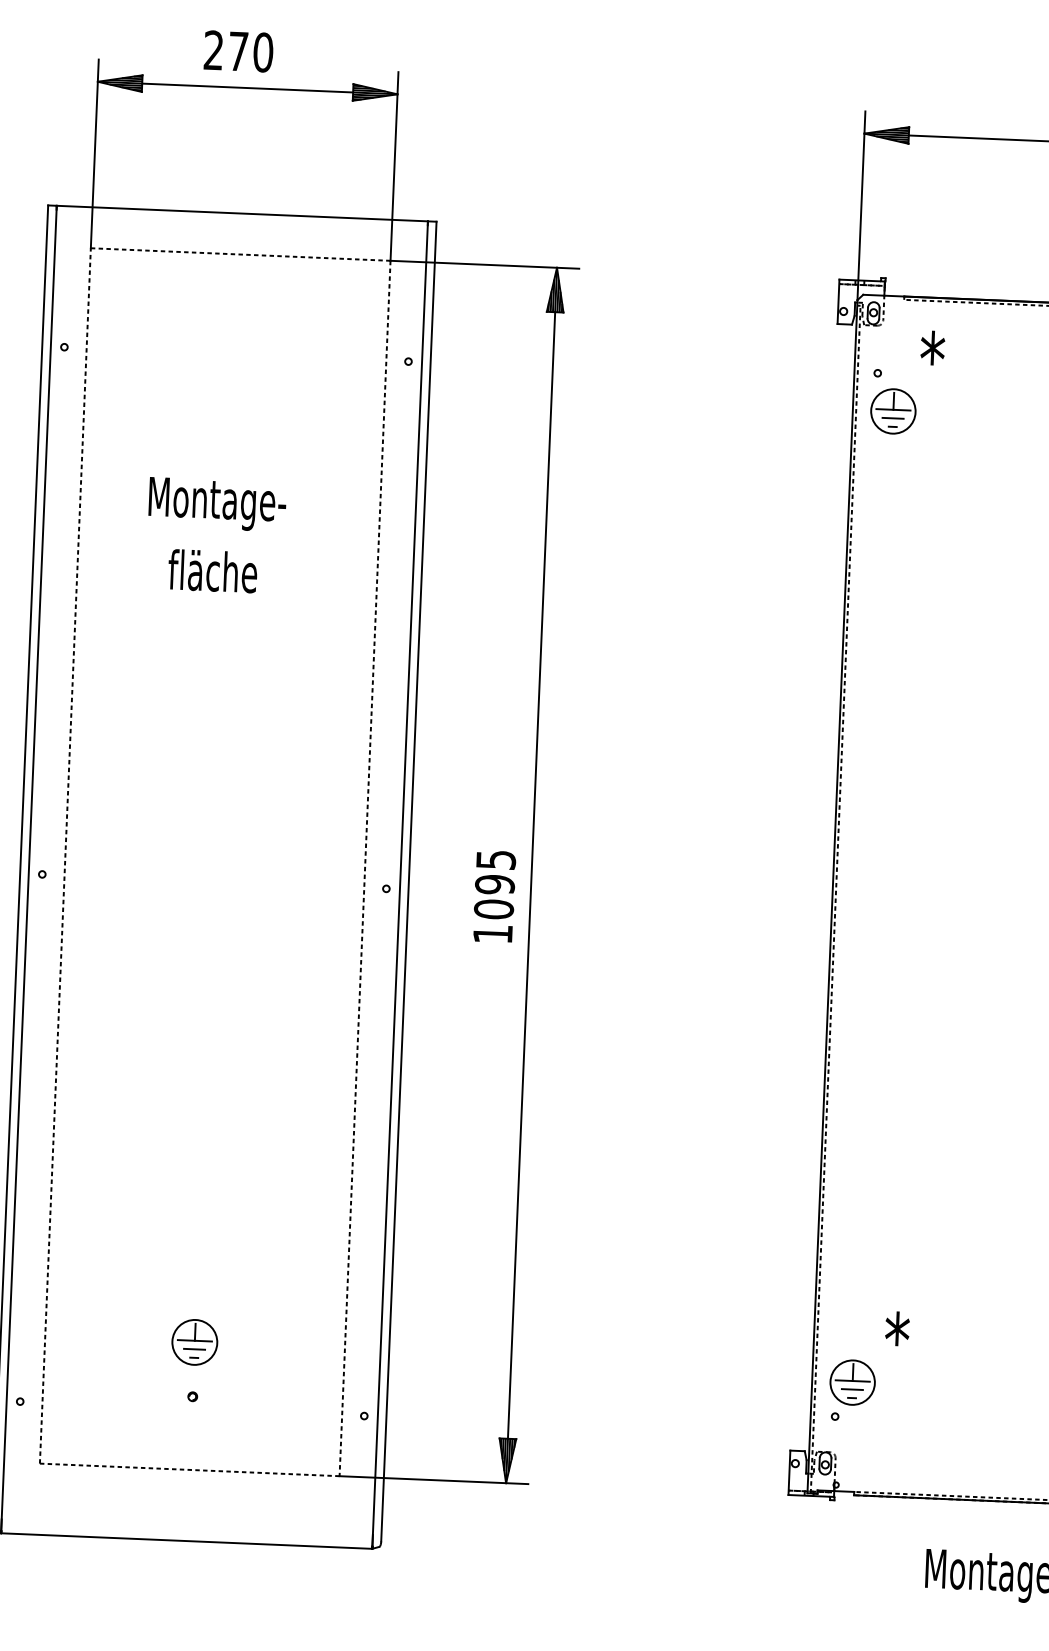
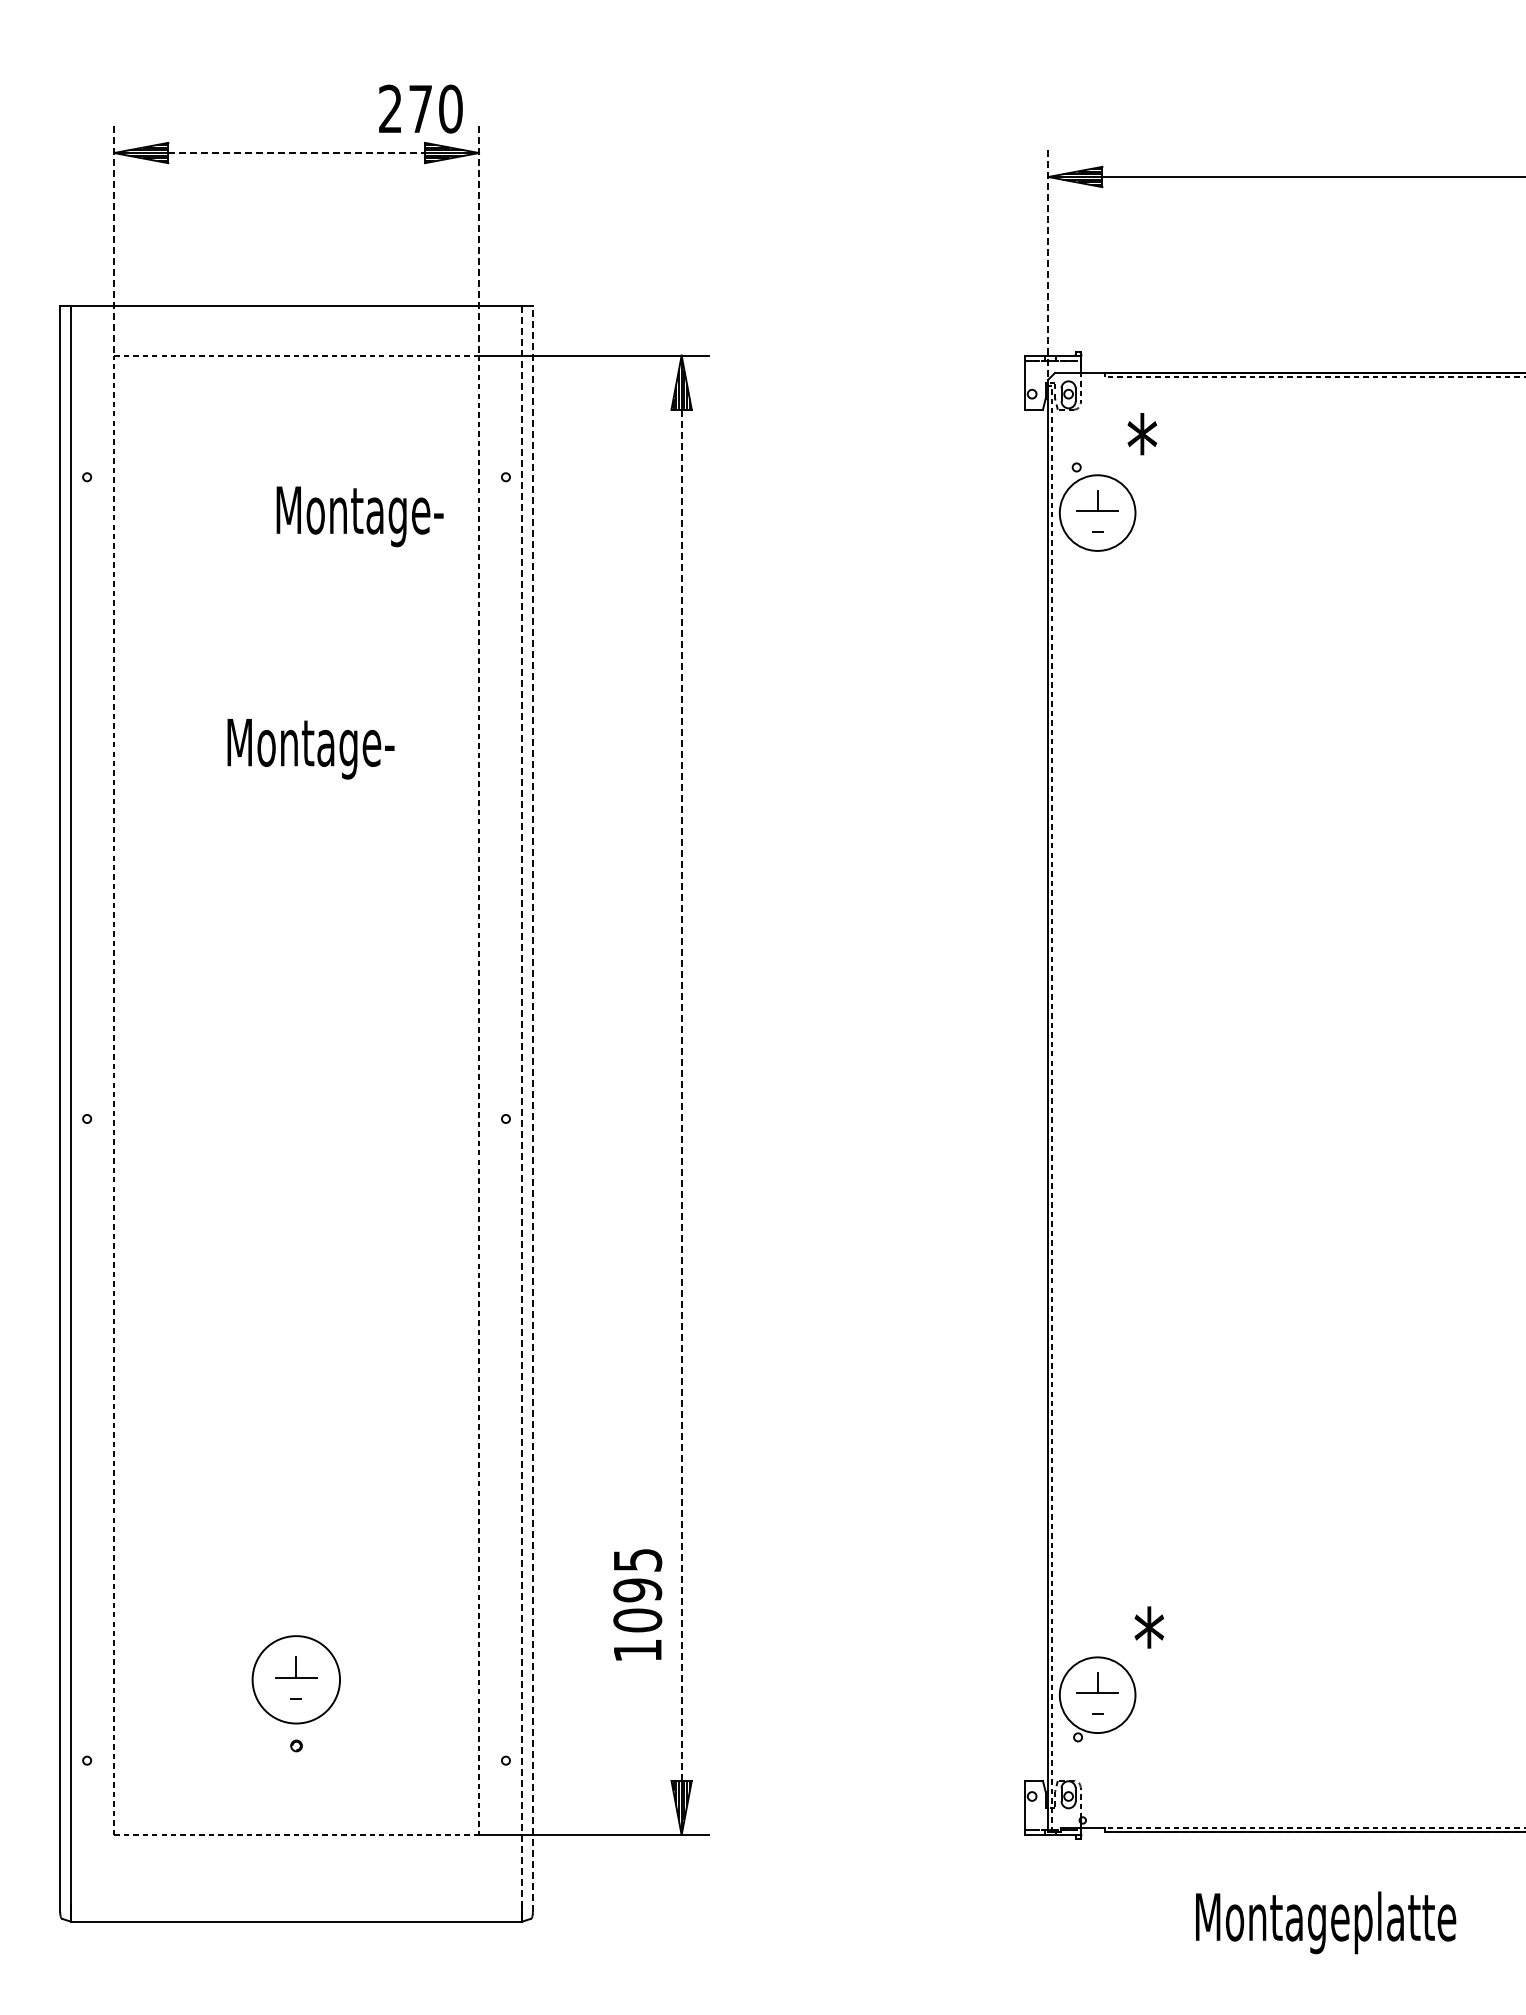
text: (238, 51) -> (420, 108), moved
line: (248, 88) -> (297, 153), solid -> dashed
line: (95, 153) -> (114, 240), solid -> dashed
line: (394, 166) -> (479, 240), solid -> dashed
line: (861, 205) -> (1048, 264), solid -> dashed
circle: (893, 411) -> (1097, 513), size x1.4
line: (892, 418) -> (1097, 521), removed
text: (216, 504) -> (359, 516), moved
text: (237, 577) -> (309, 748), fläche -> Montage-
line: (531, 875) -> (681, 1095), solid -> dashed
line: (408, 881) -> (532, 1108), solid -> dashed
line: (400, 885) -> (522, 1114), solid -> dashed
text: (494, 896) -> (637, 1604), moved
circle: (195, 1342) -> (296, 1679), size x1.6
line: (194, 1349) -> (296, 1688), removed
circle: (852, 1382) -> (1097, 1695), size x1.4
line: (852, 1389) -> (1097, 1703), removed

